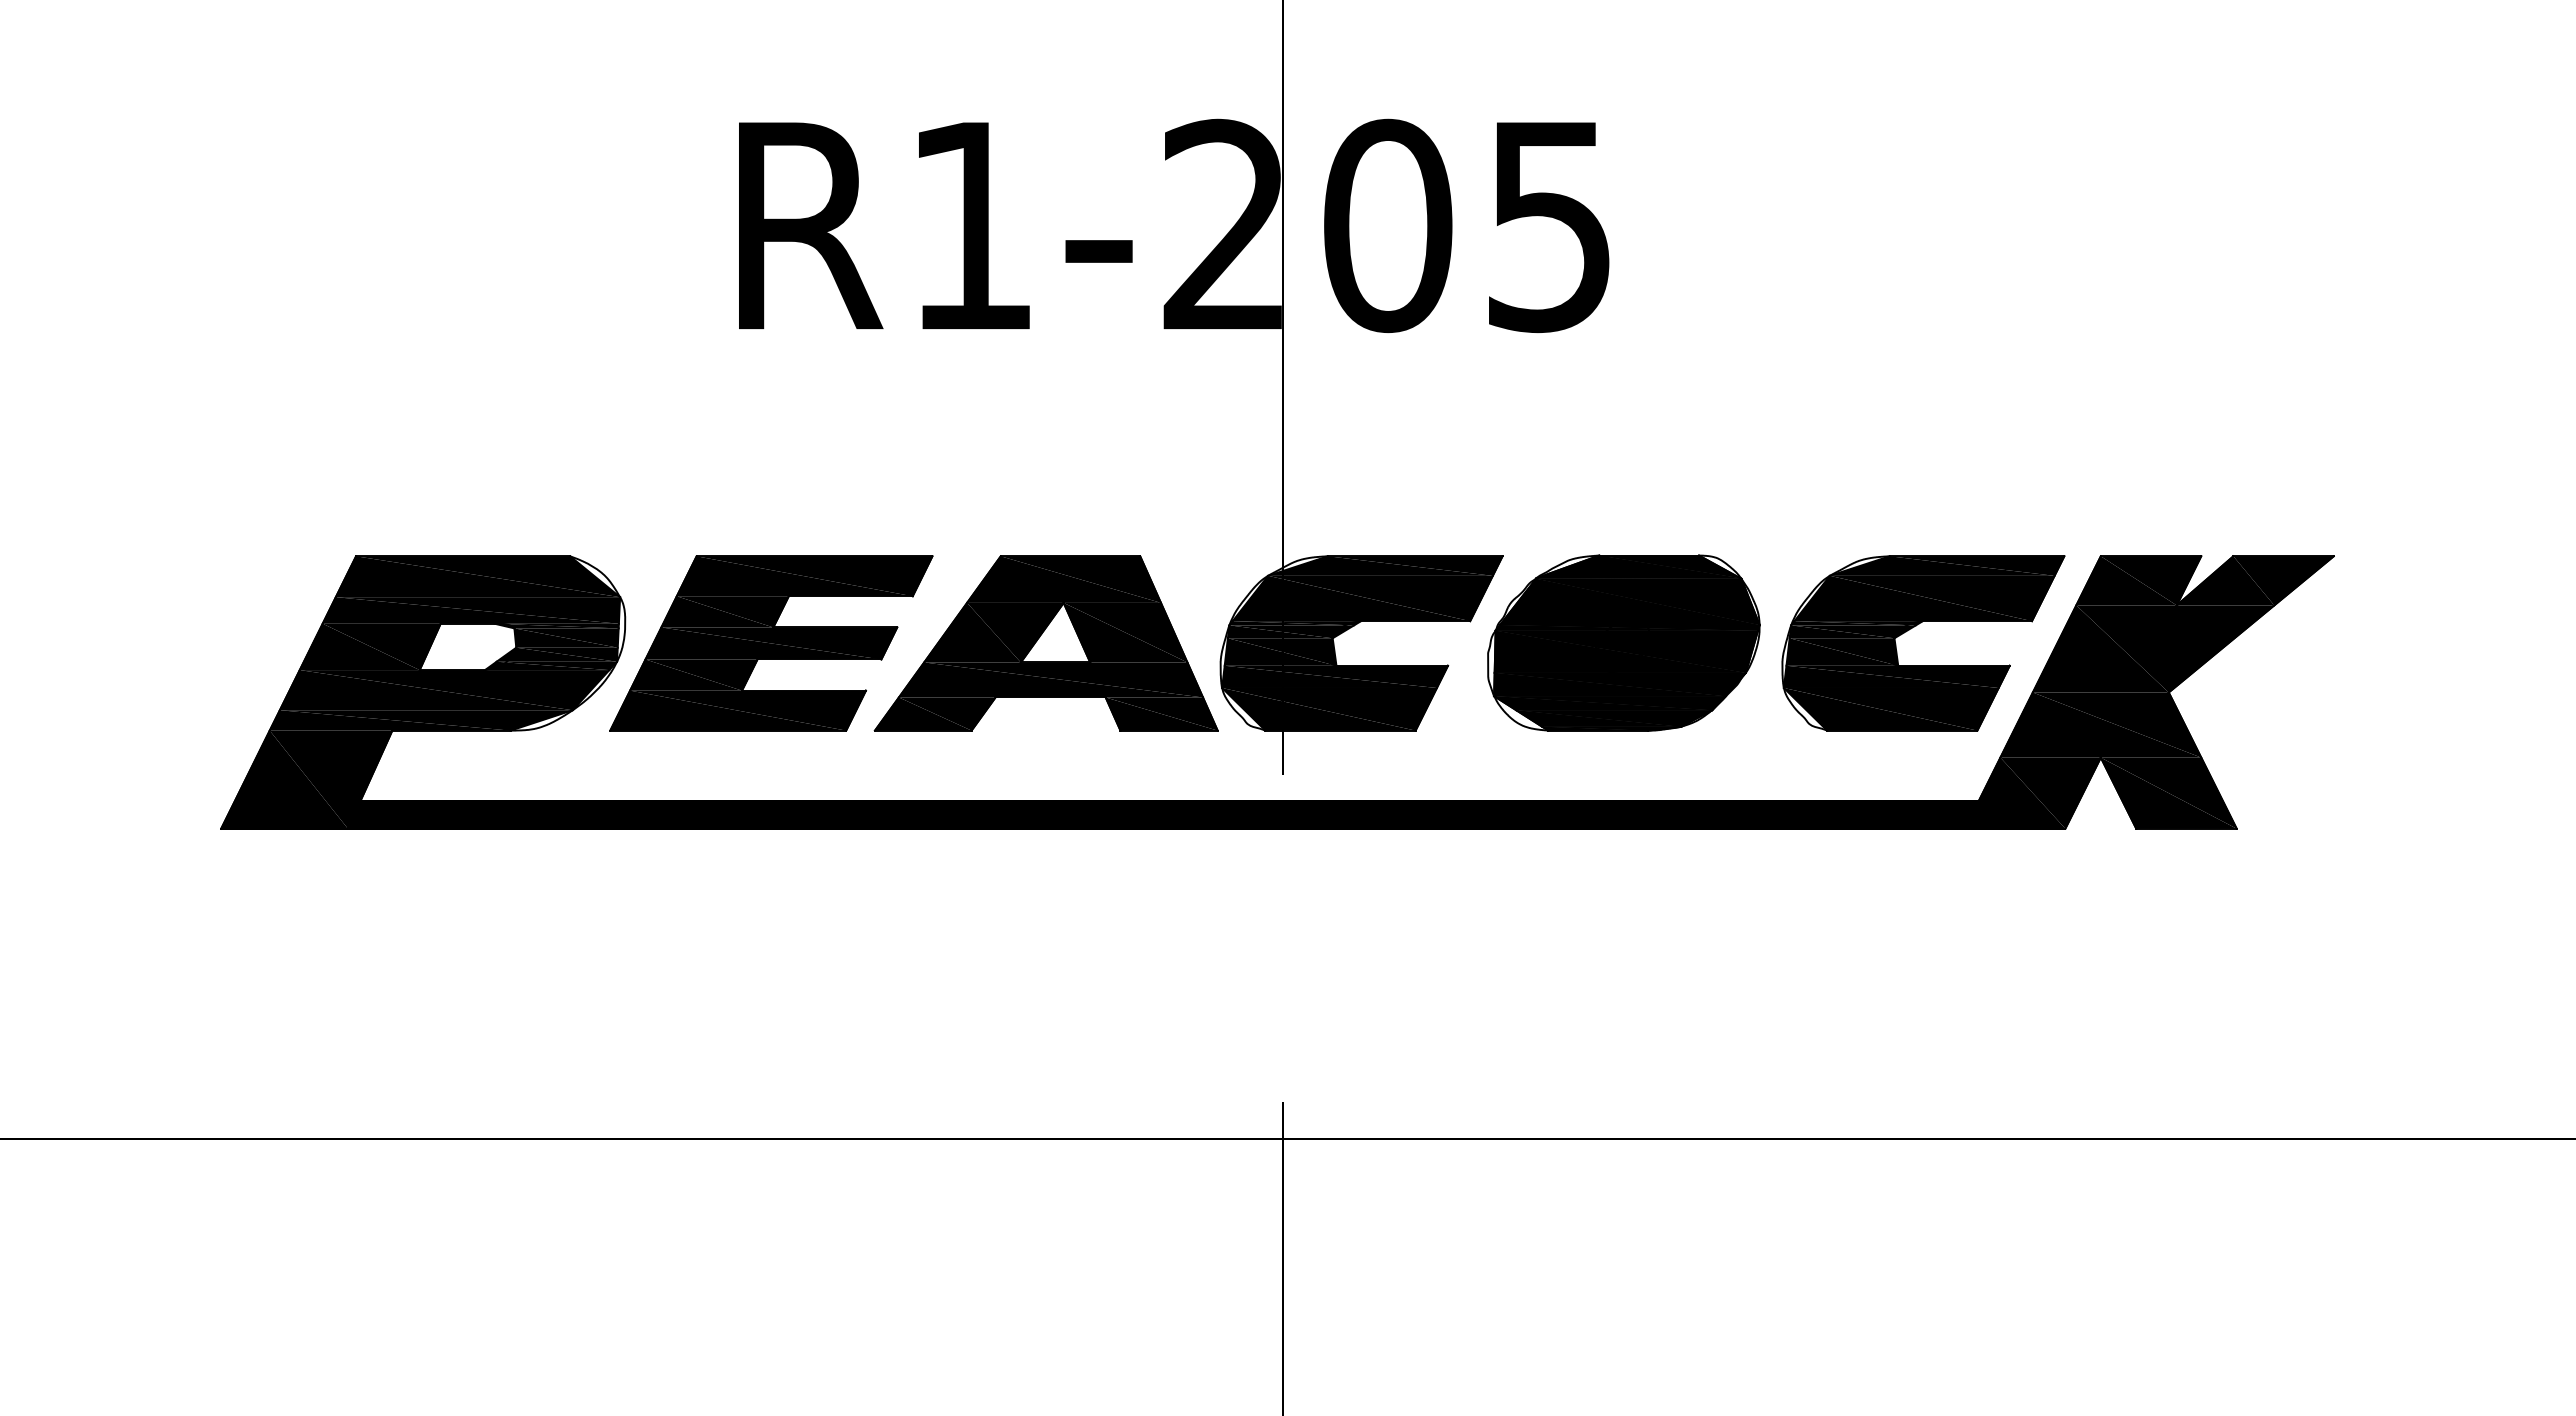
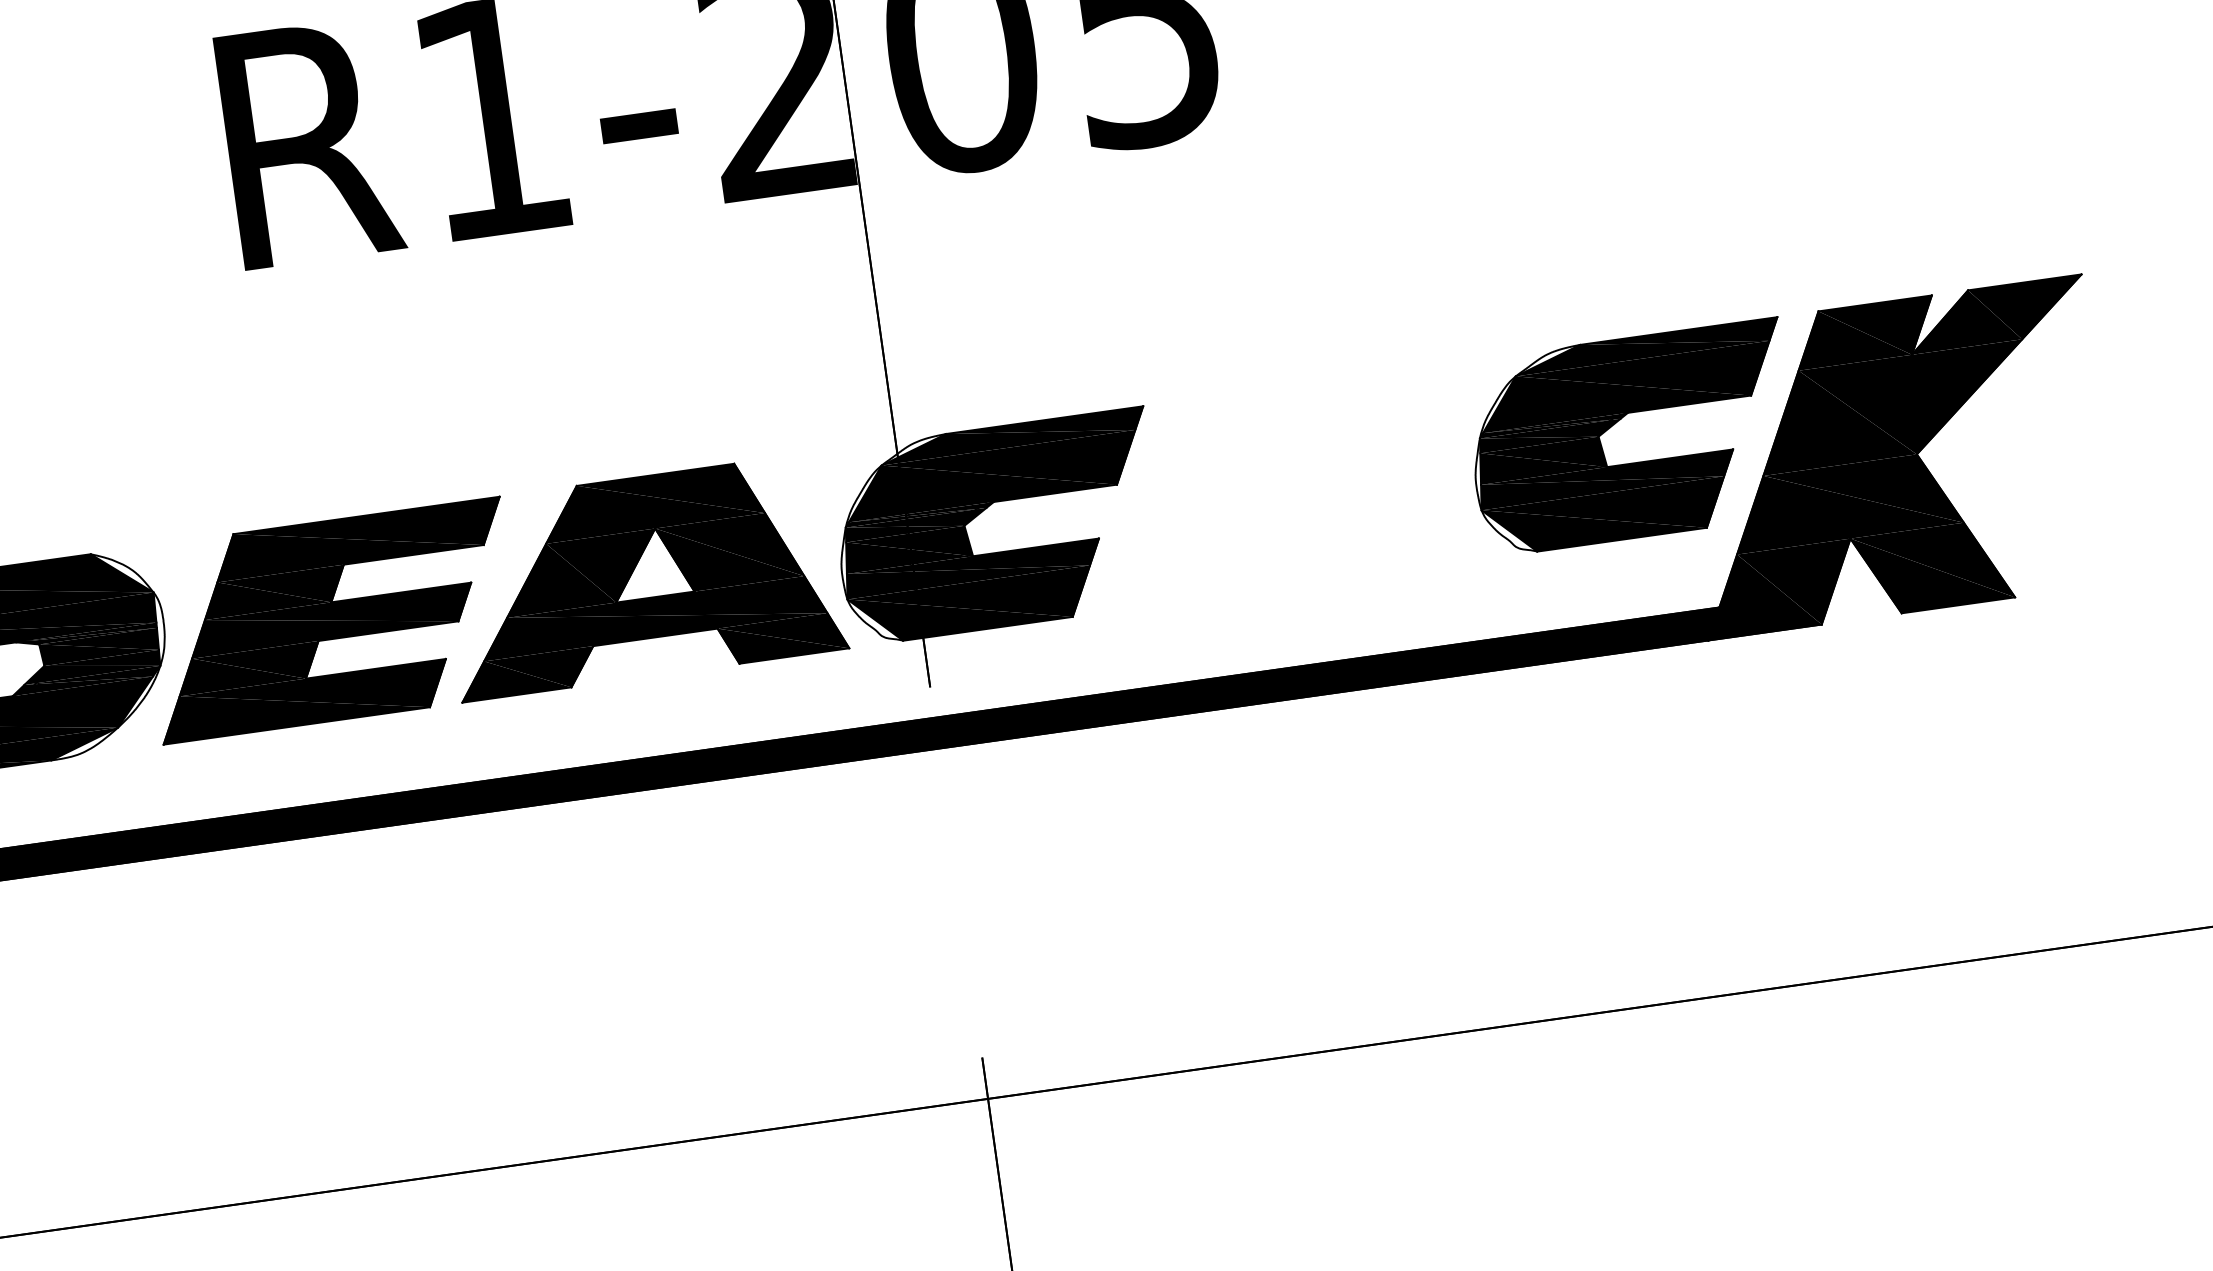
part: (1623, 642) -> (1293, 484), removed

